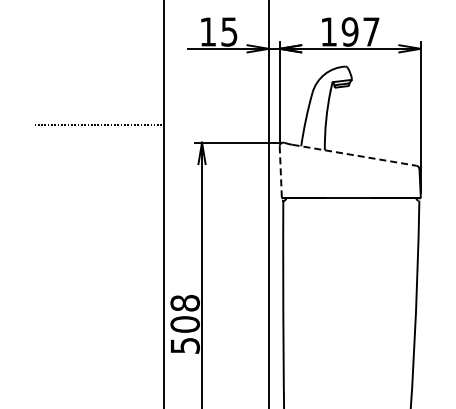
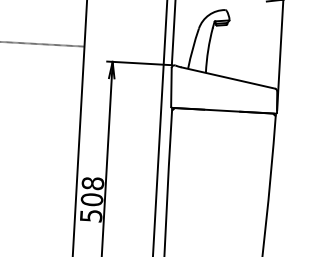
line: (354, 155) -> (228, 78), dashed -> solid
line: (280, 172) -> (171, 87), dashed -> solid

